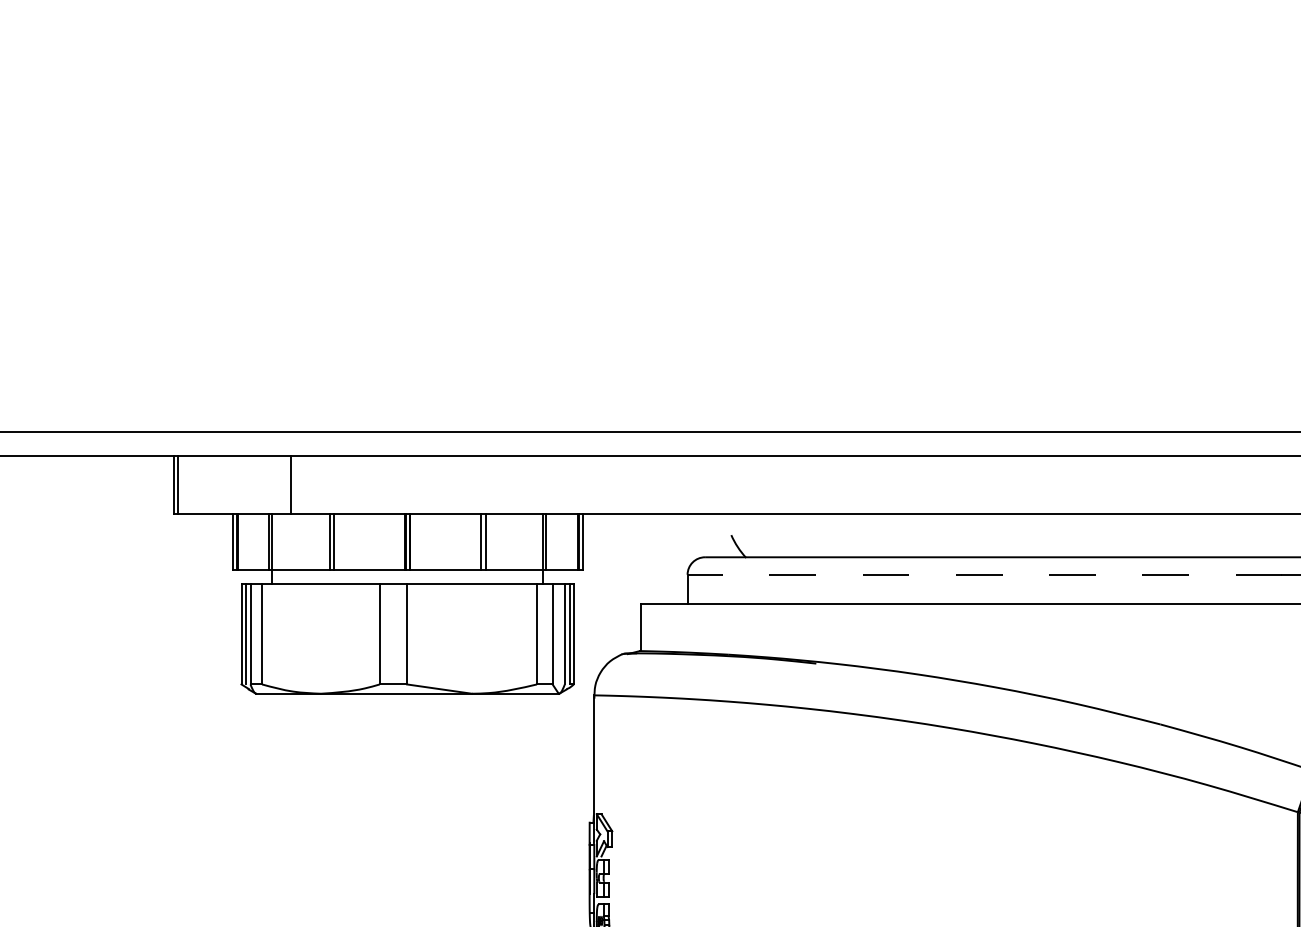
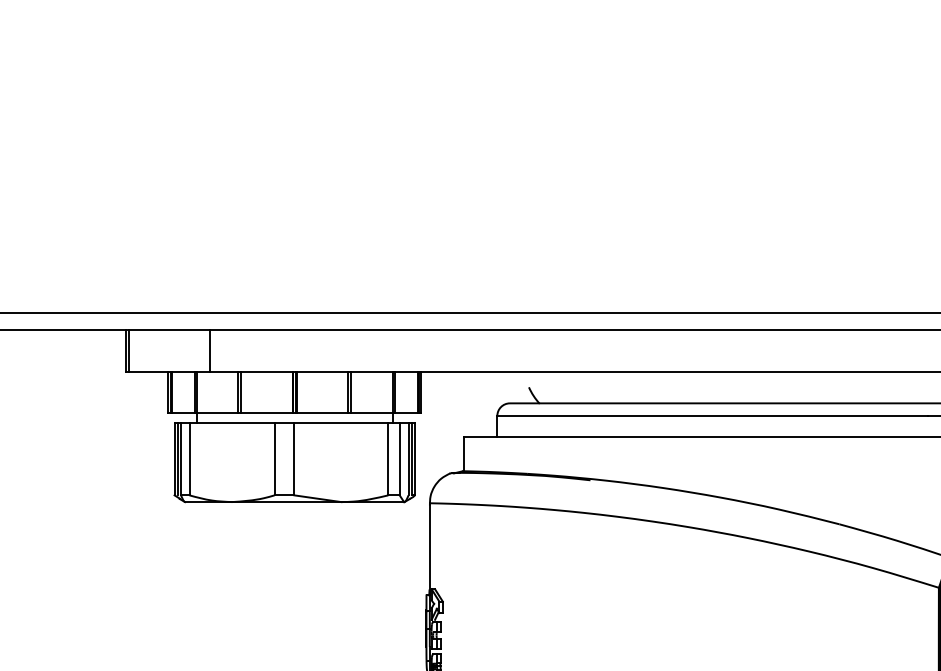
line: (984, 575) -> (712, 416), dashed -> solid

